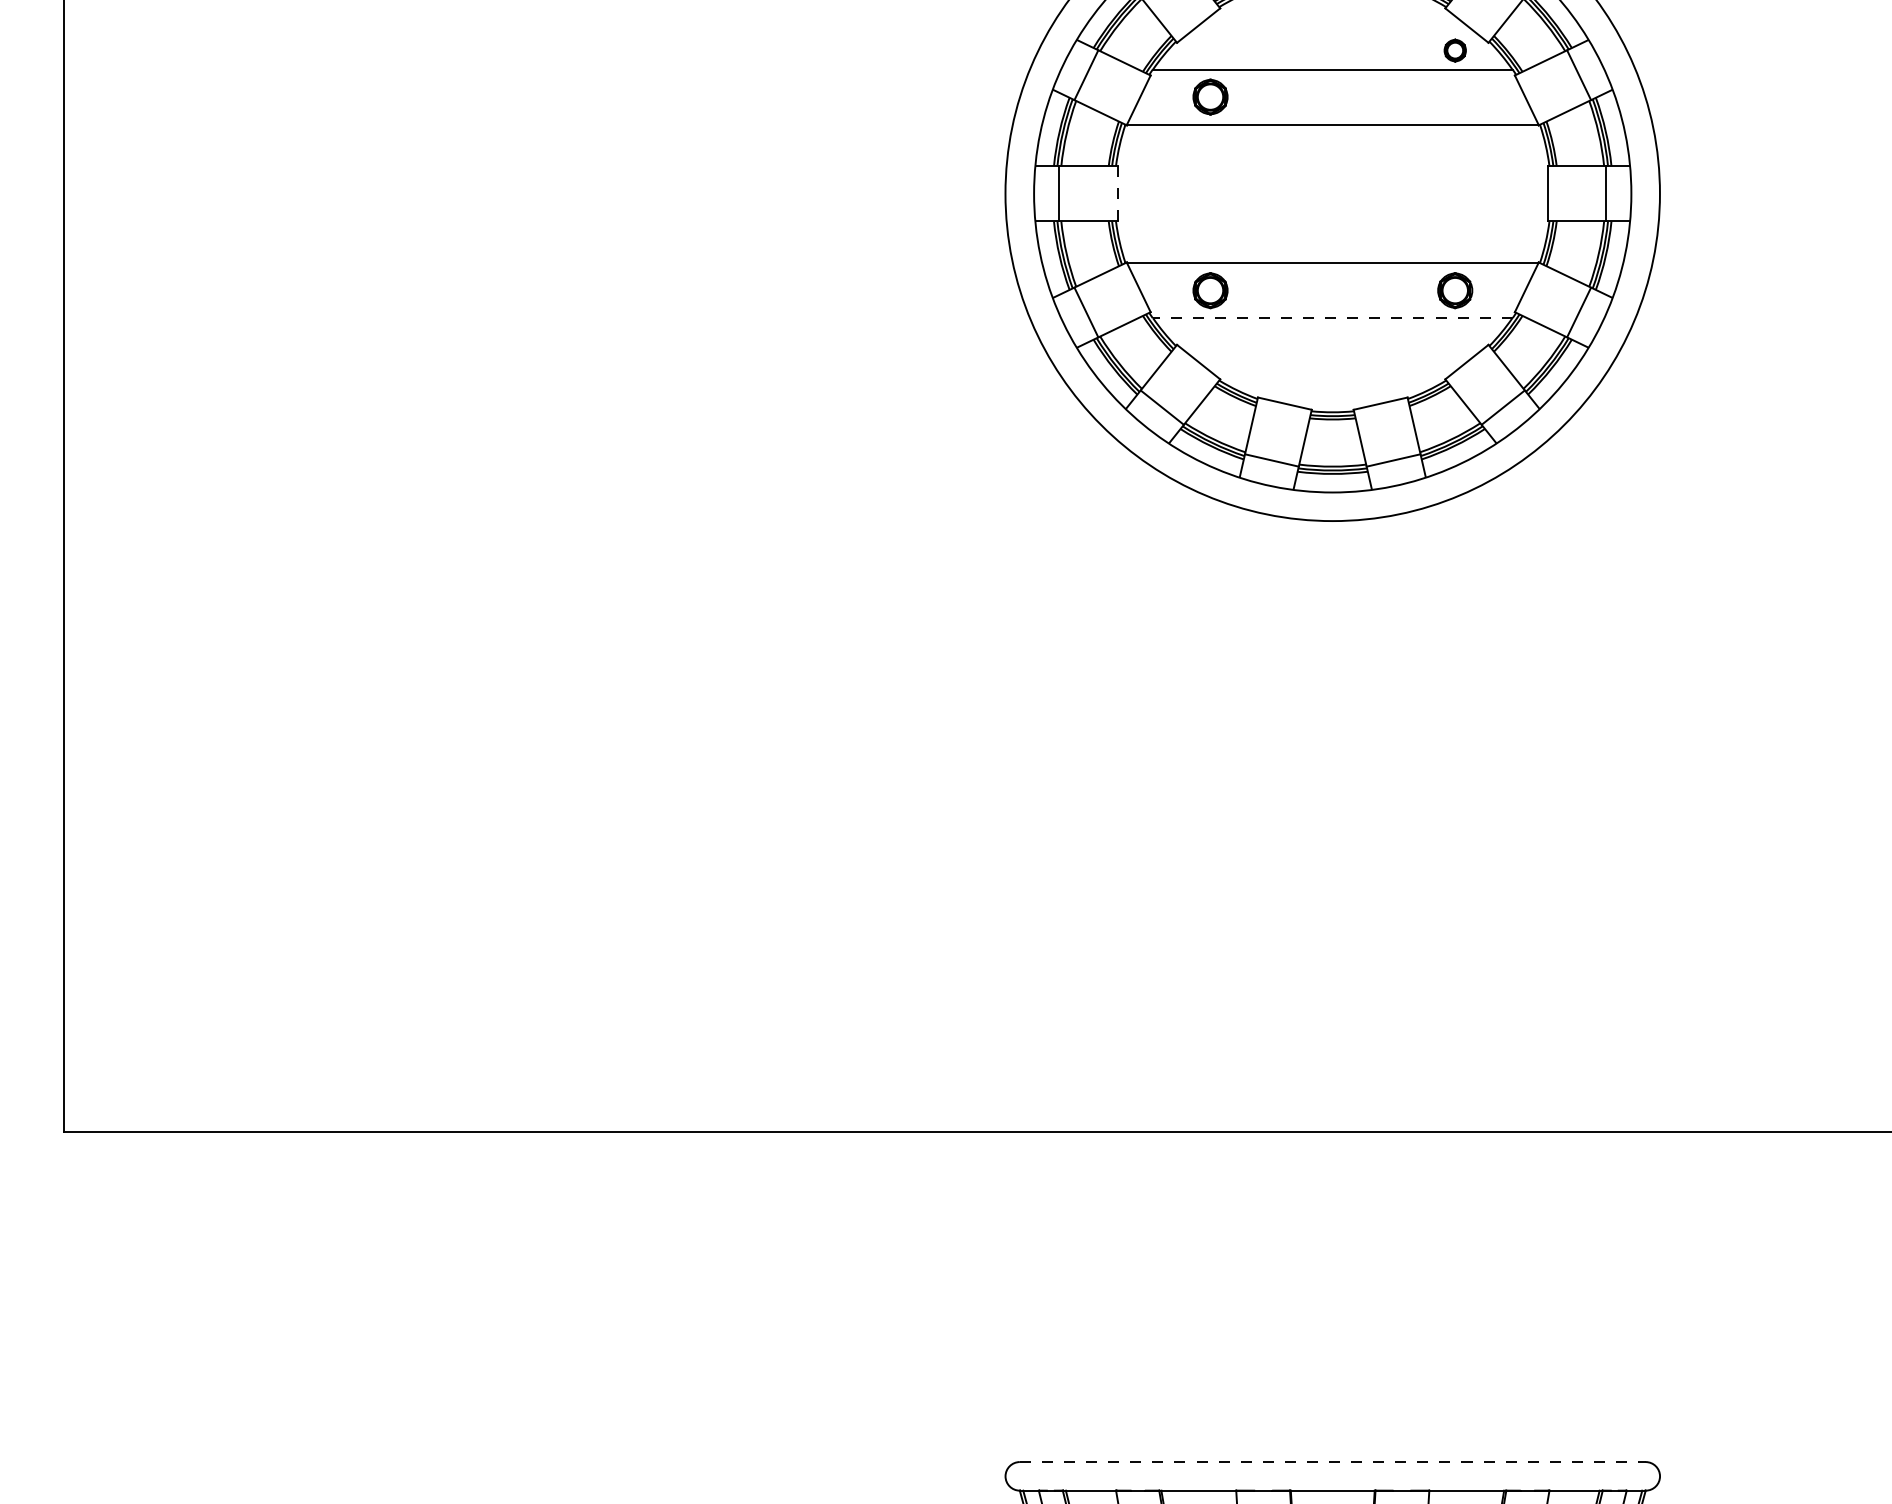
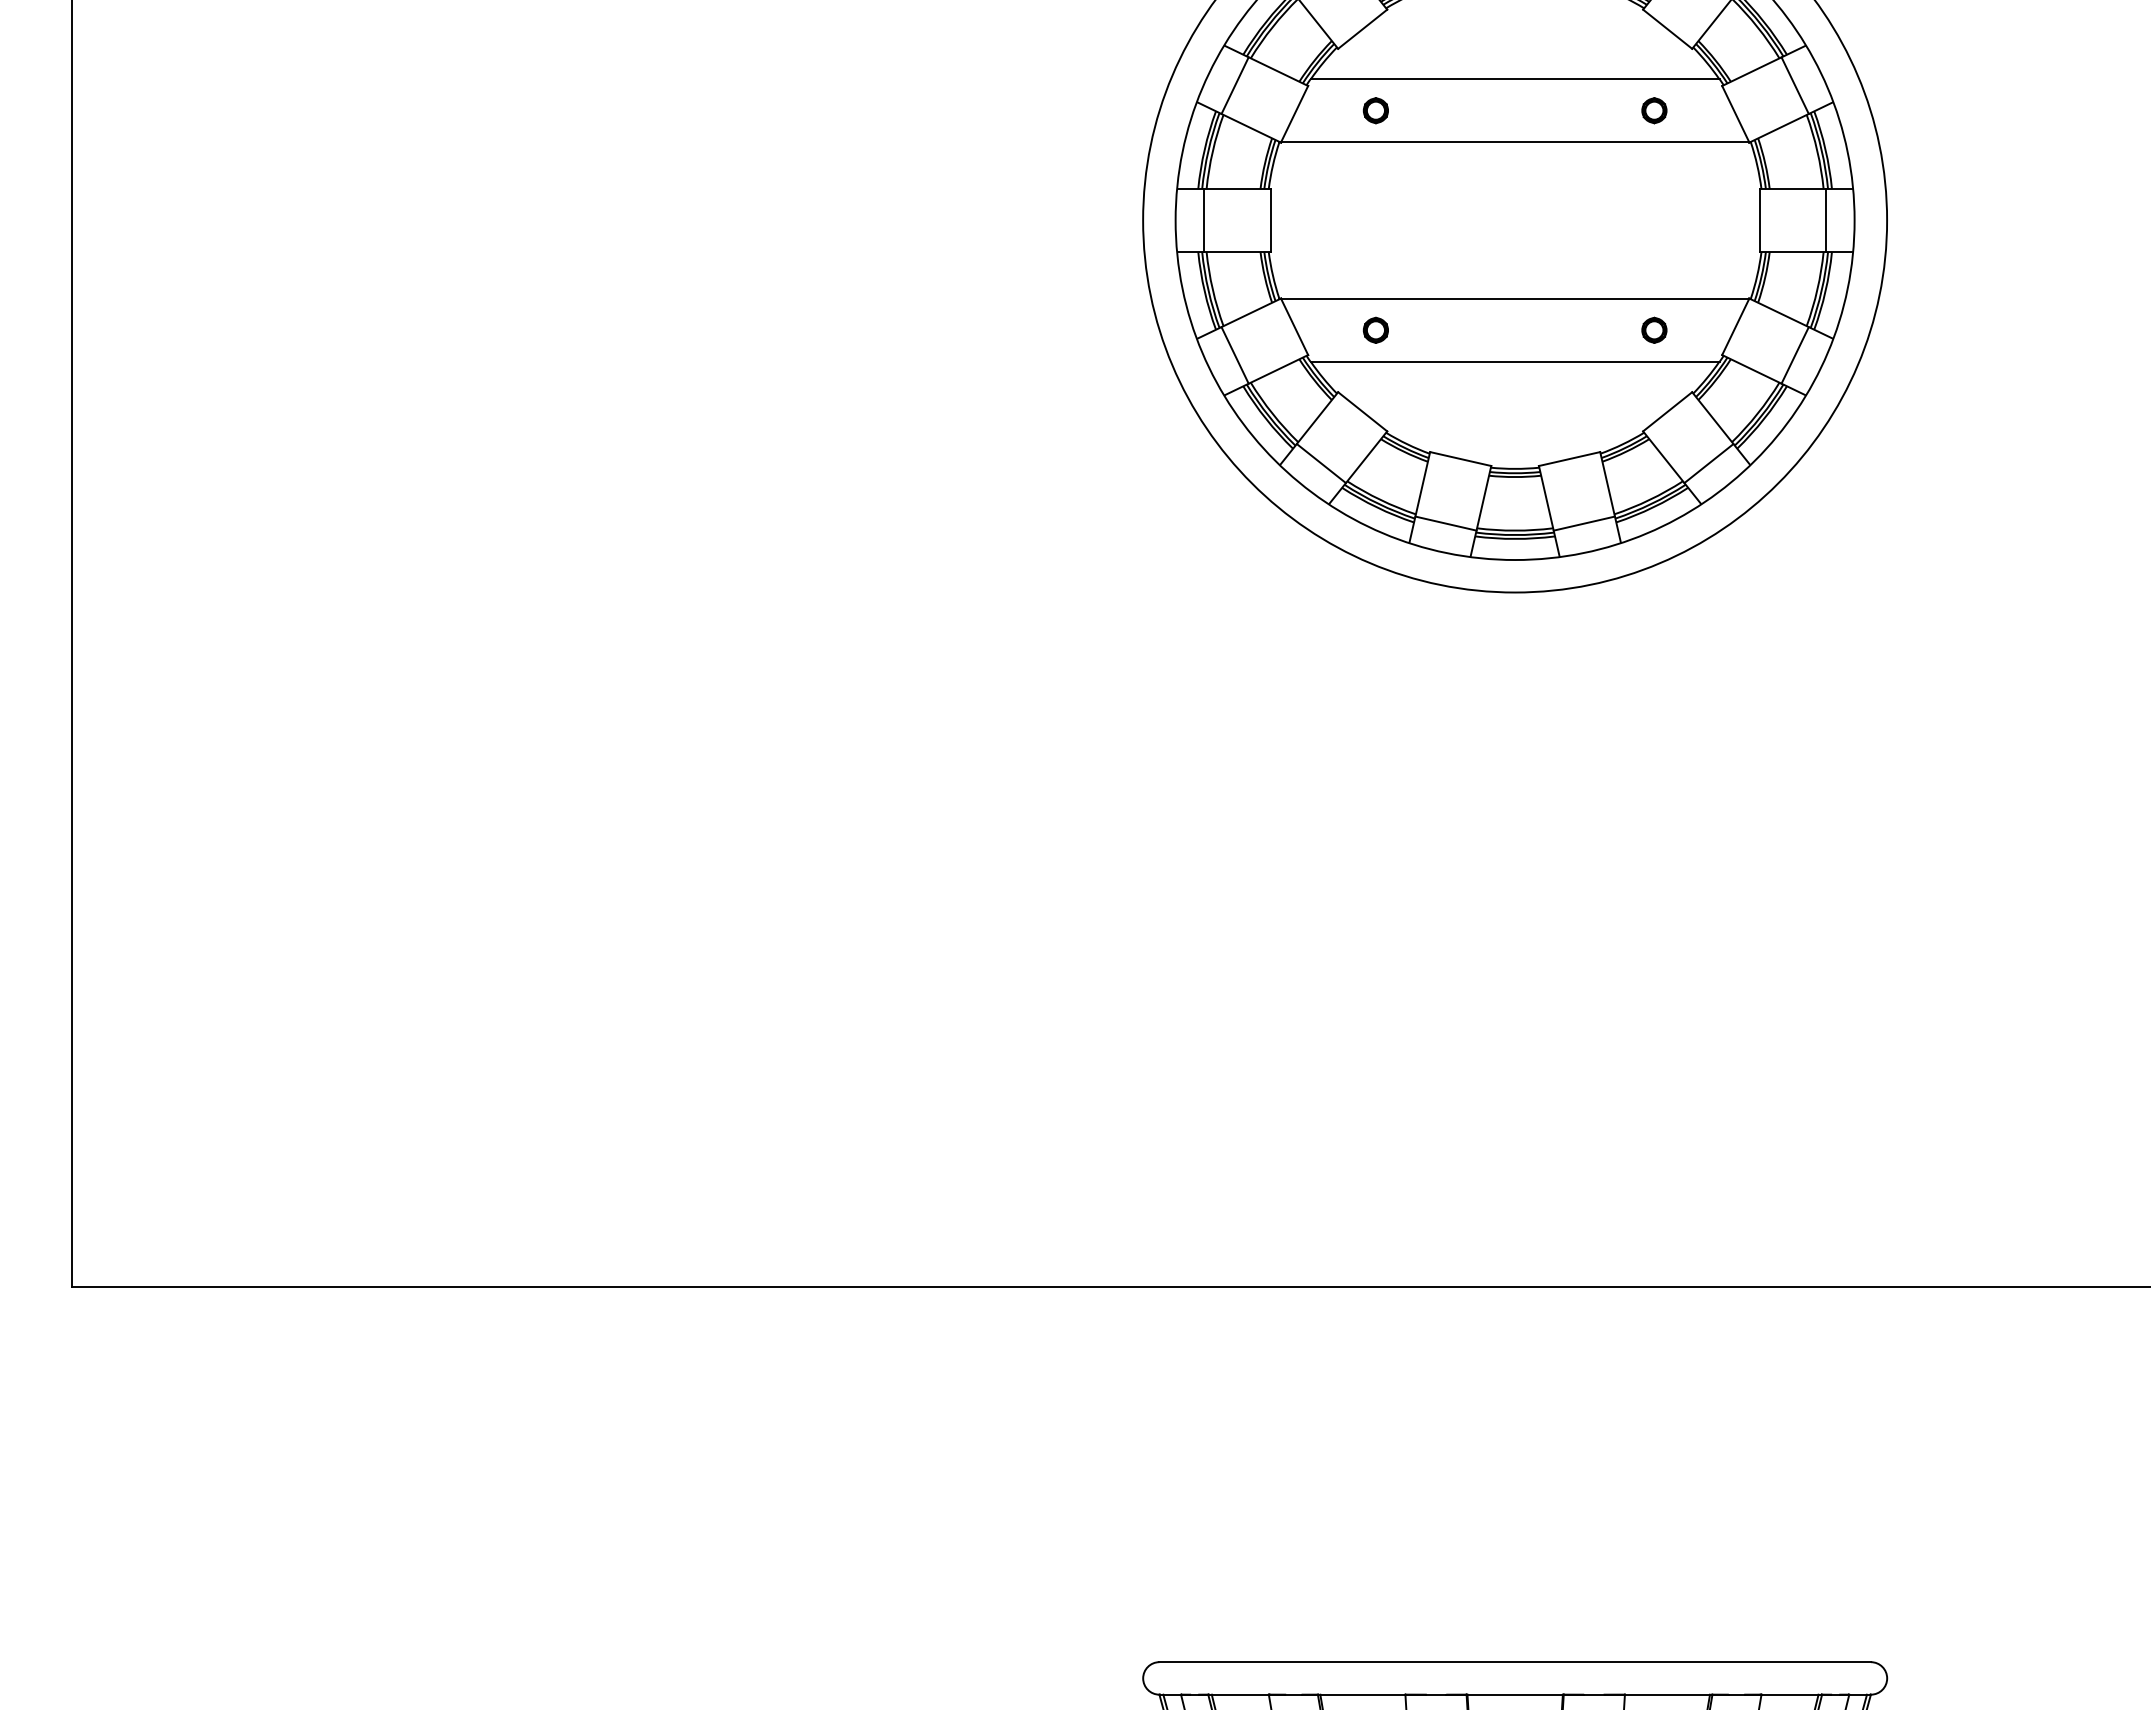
part: (1455, 50) -> (1654, 110), moved
part: (1209, 97) -> (1375, 110), size x0.62
line: (1117, 193) -> (1270, 220), dashed -> solid
part: (1209, 289) -> (1375, 329), size x0.62
part: (1455, 289) -> (1654, 329), size x0.62
line: (1333, 317) -> (1515, 361), dashed -> solid
line: (1333, 1462) -> (1515, 1662), dashed -> solid

